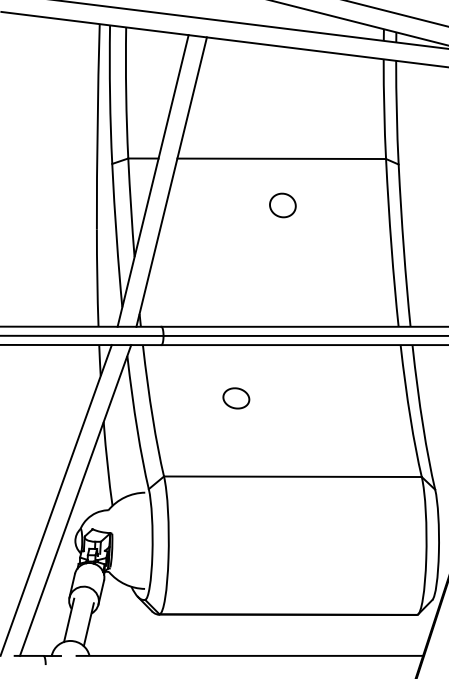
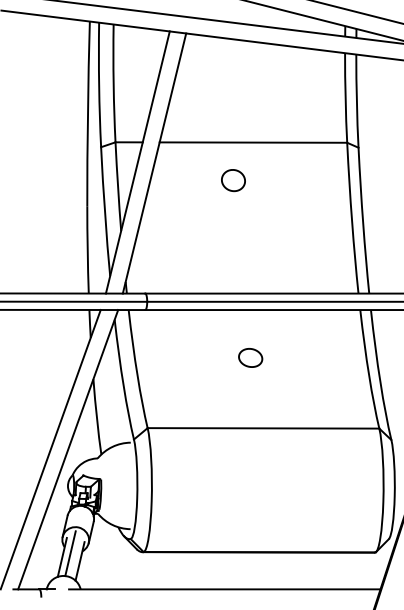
part: (282, 205) -> (233, 180), moved
part: (236, 397) -> (250, 357), moved
line: (78, 615) -> (70, 553), added

